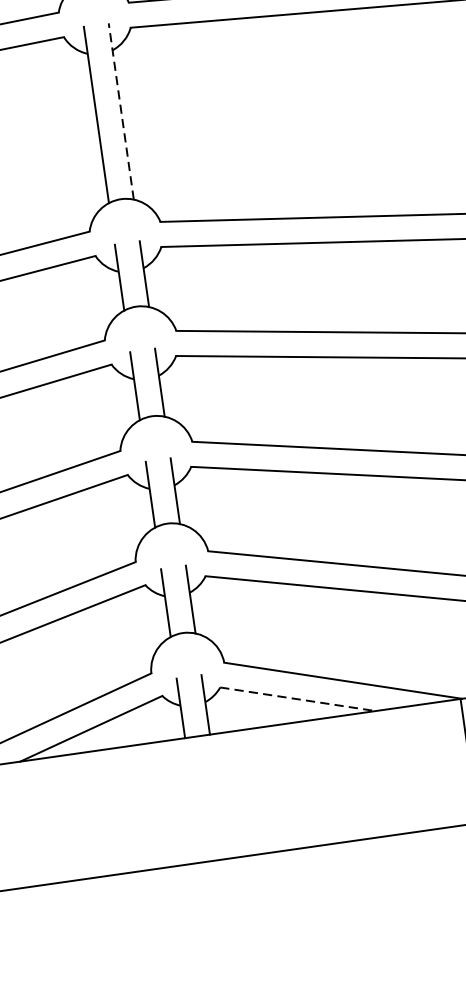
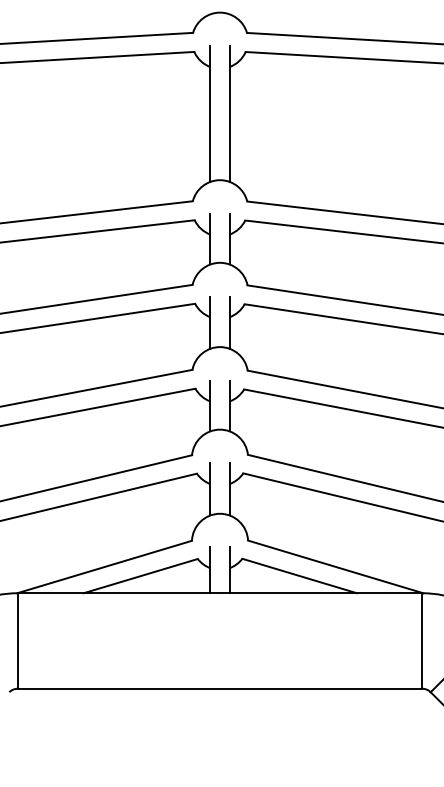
line: (121, 112) -> (229, 114), dashed -> solid
line: (297, 699) -> (299, 576), dashed -> solid

